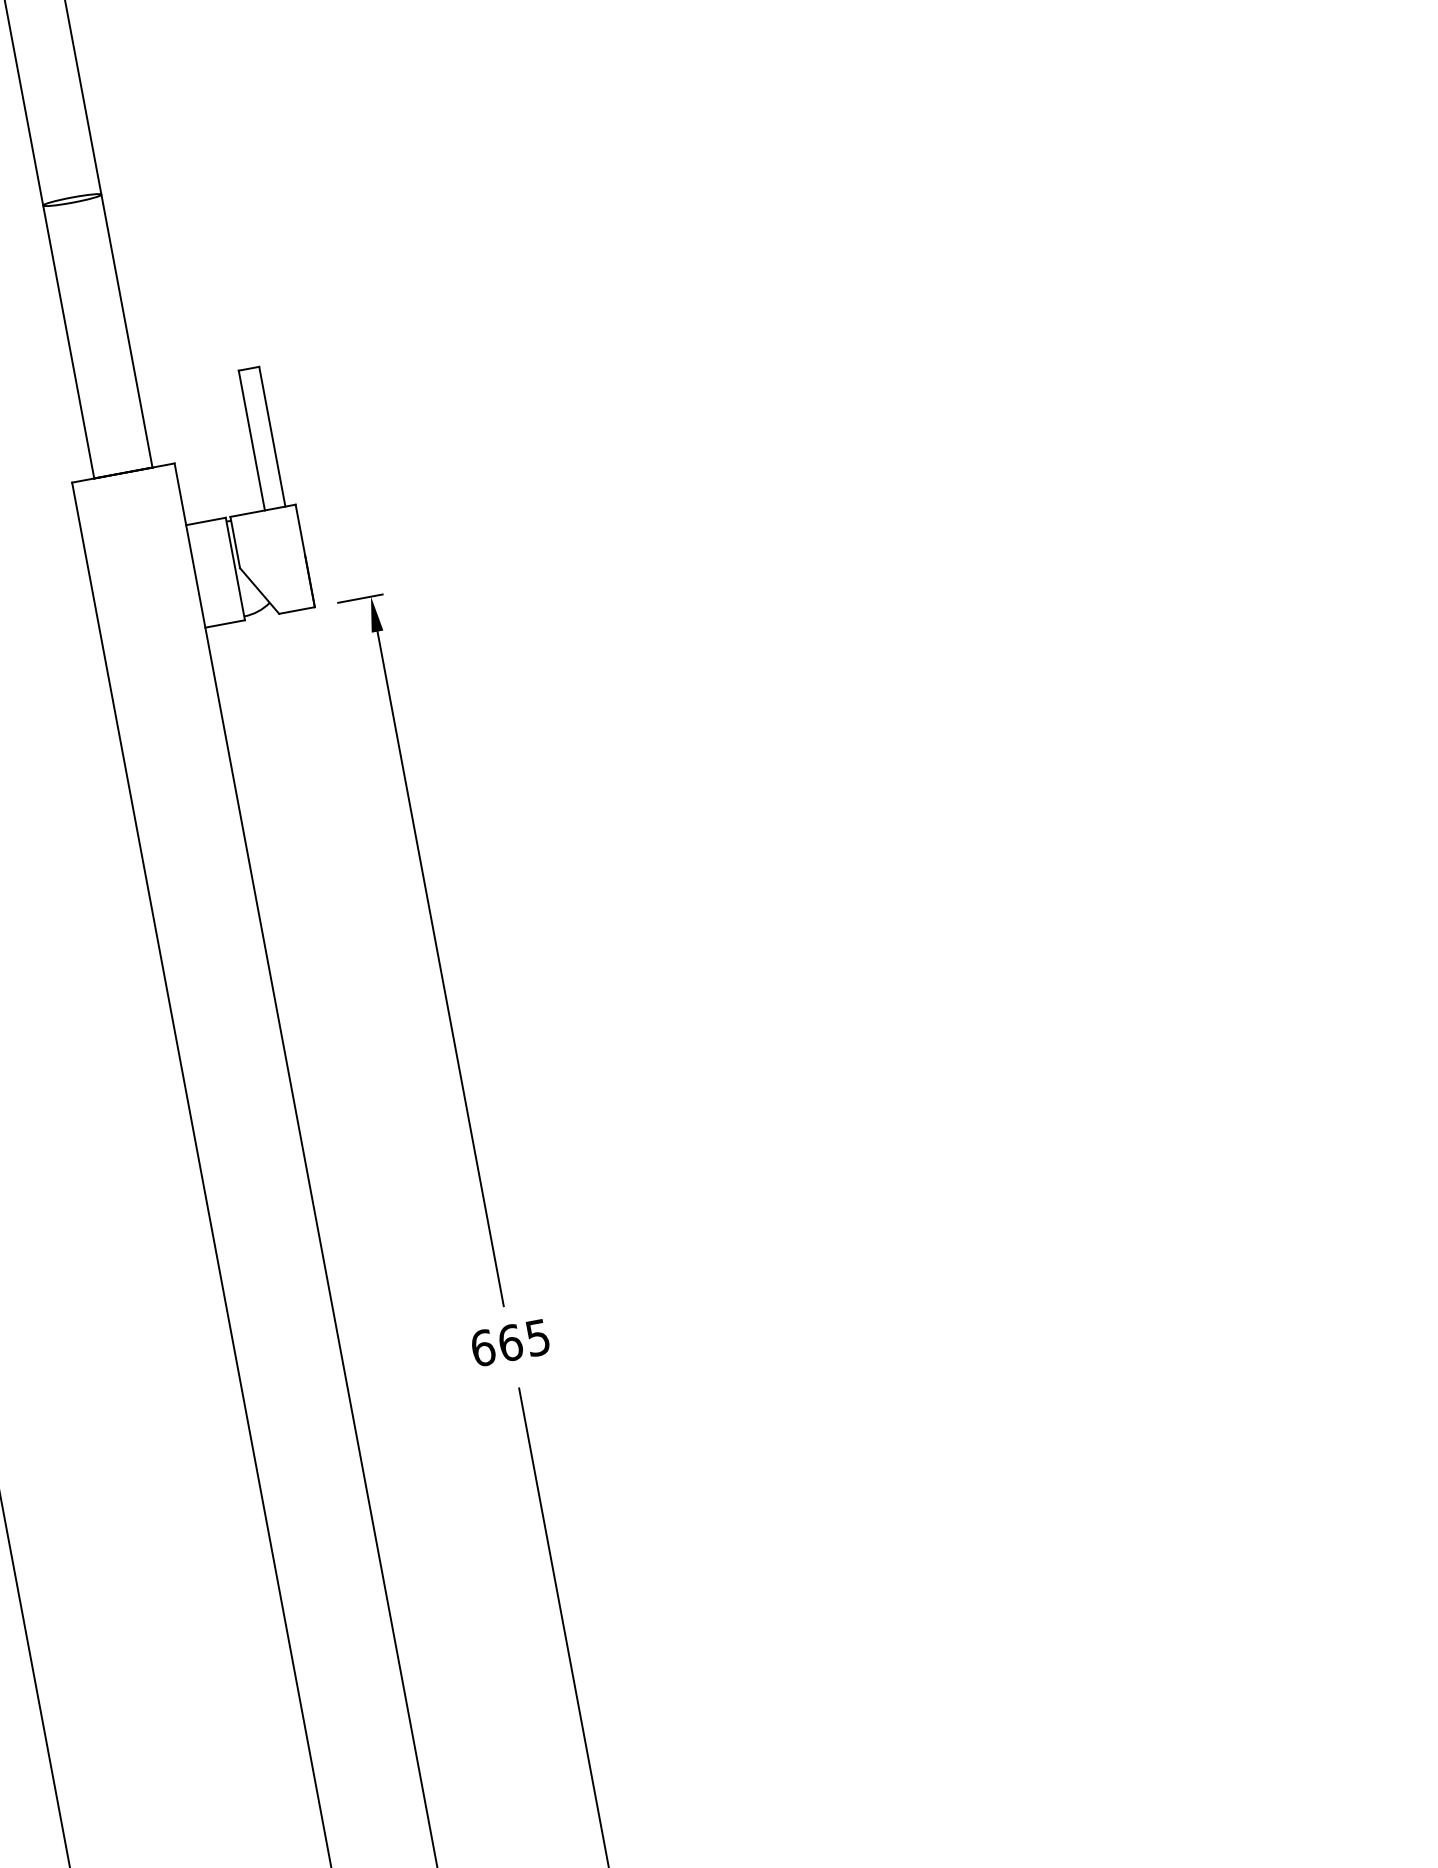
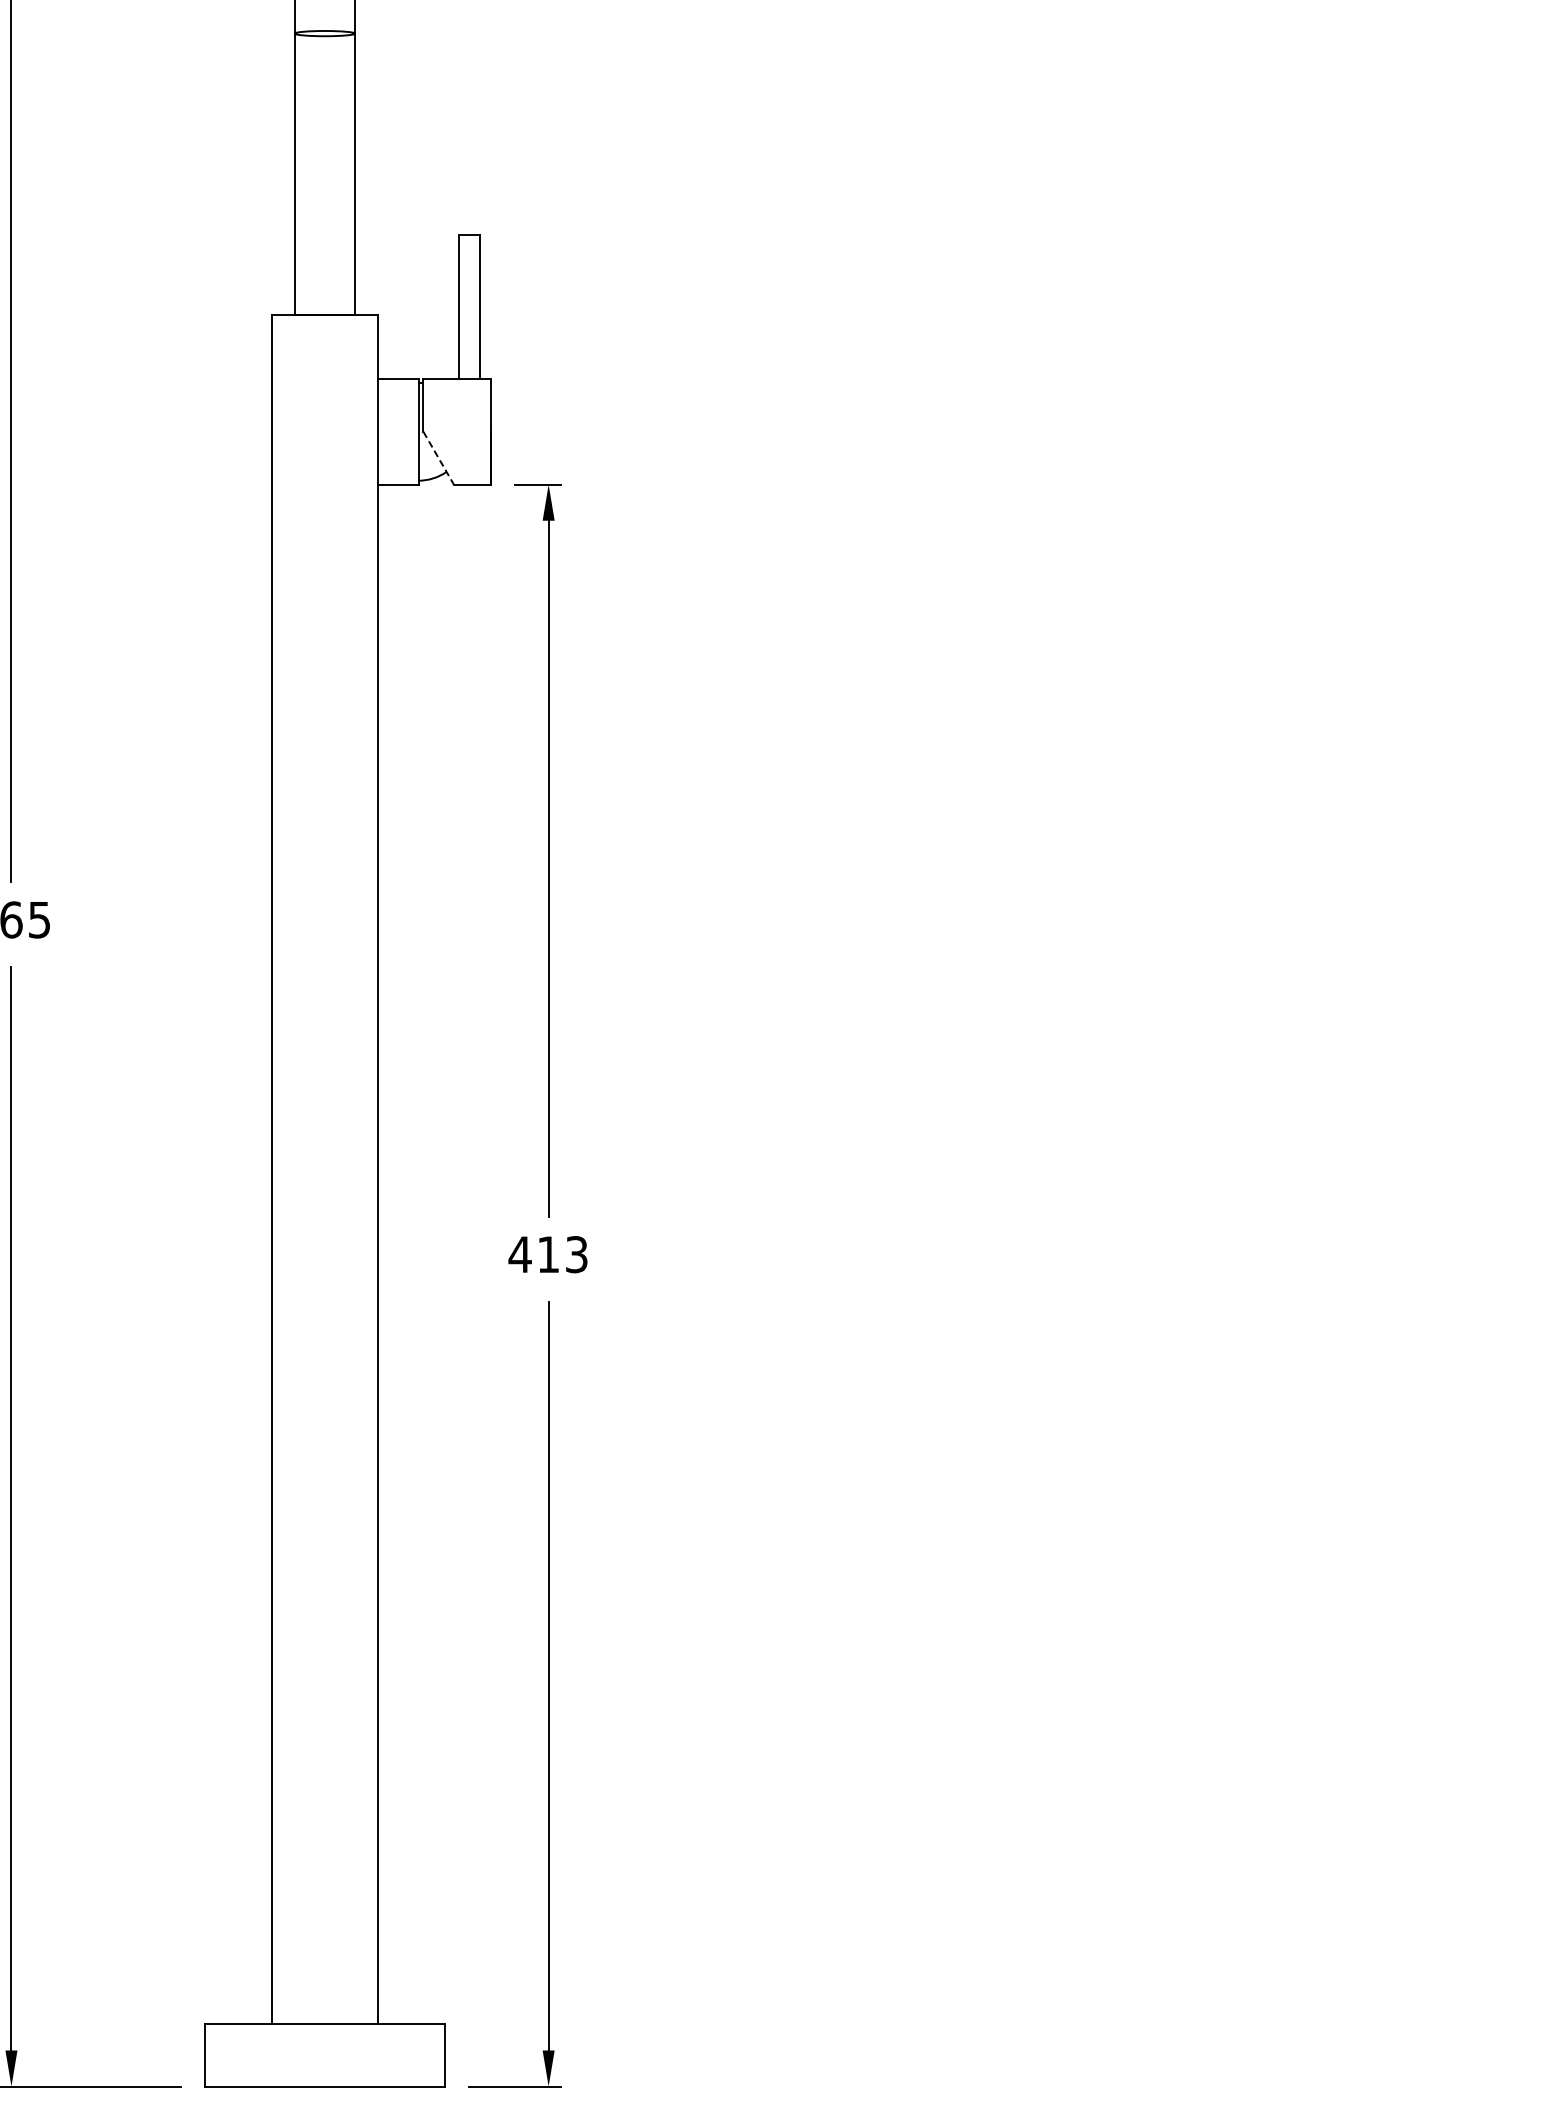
line: (259, 591) -> (438, 458), solid -> dashed
text: (509, 1342) -> (547, 1254), 665 -> 413

